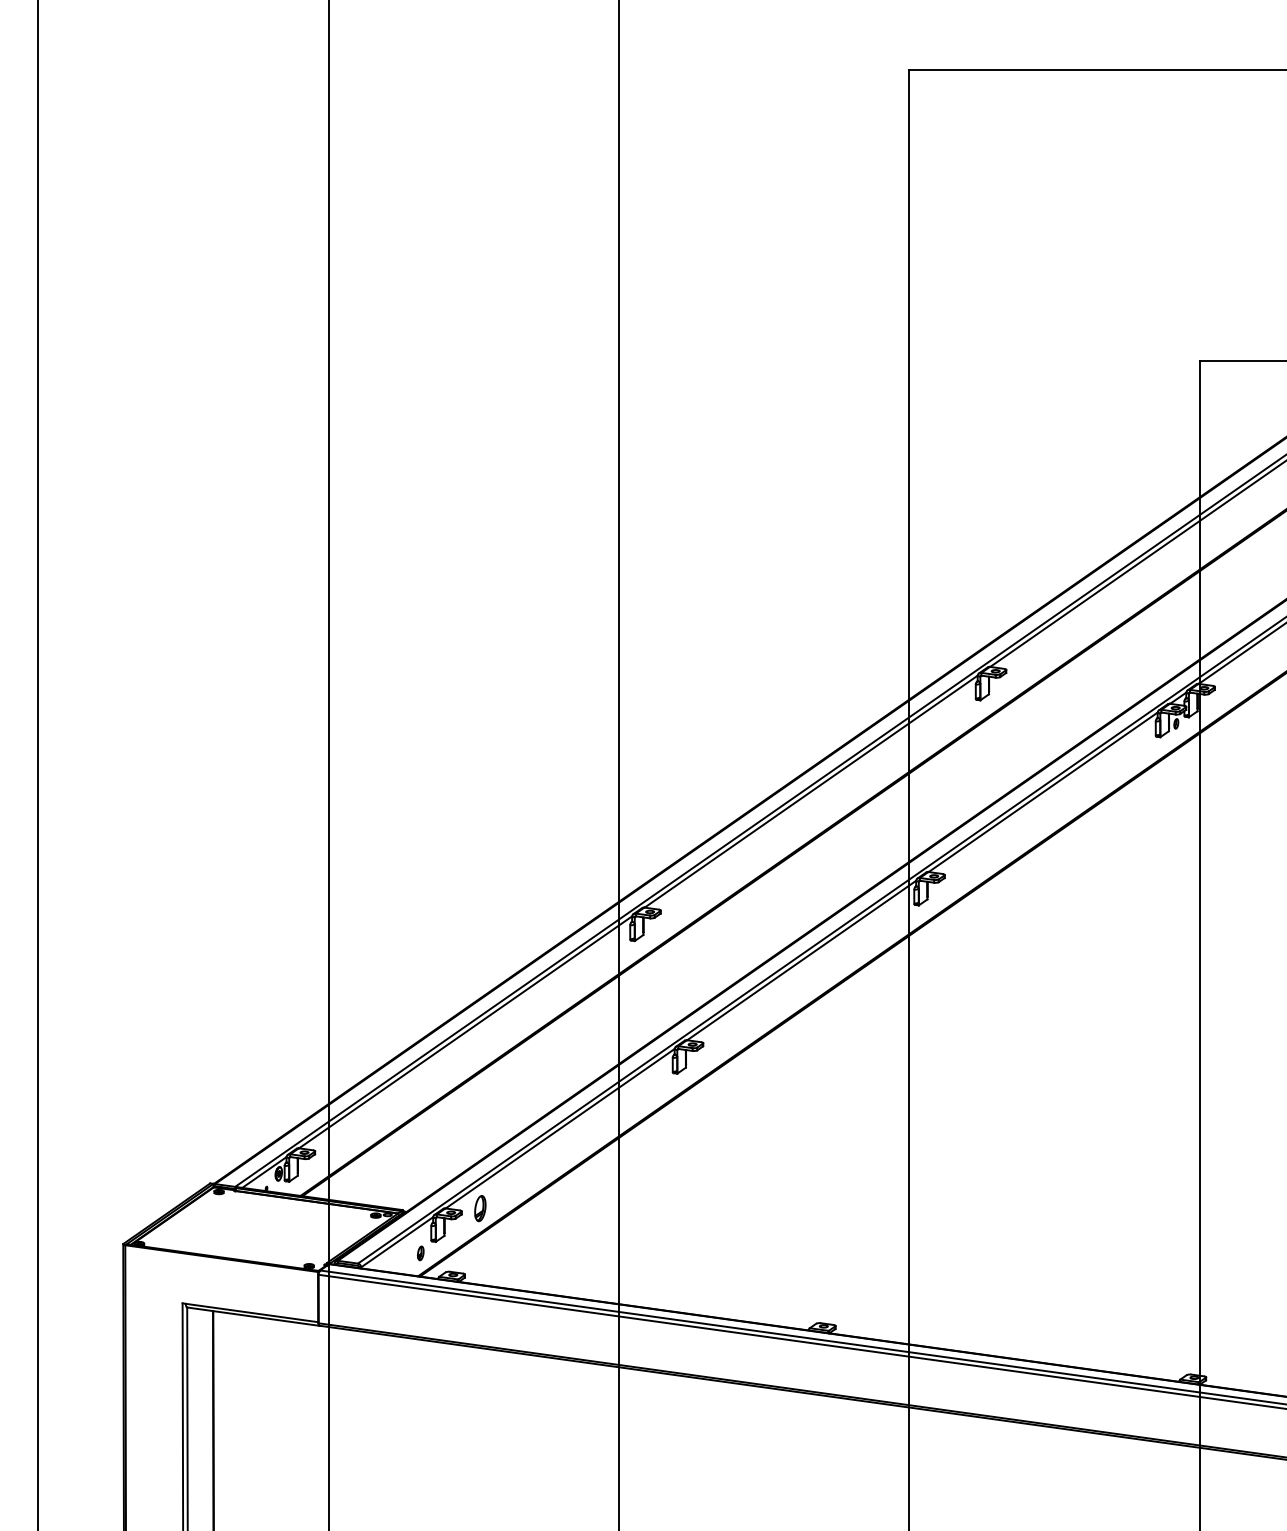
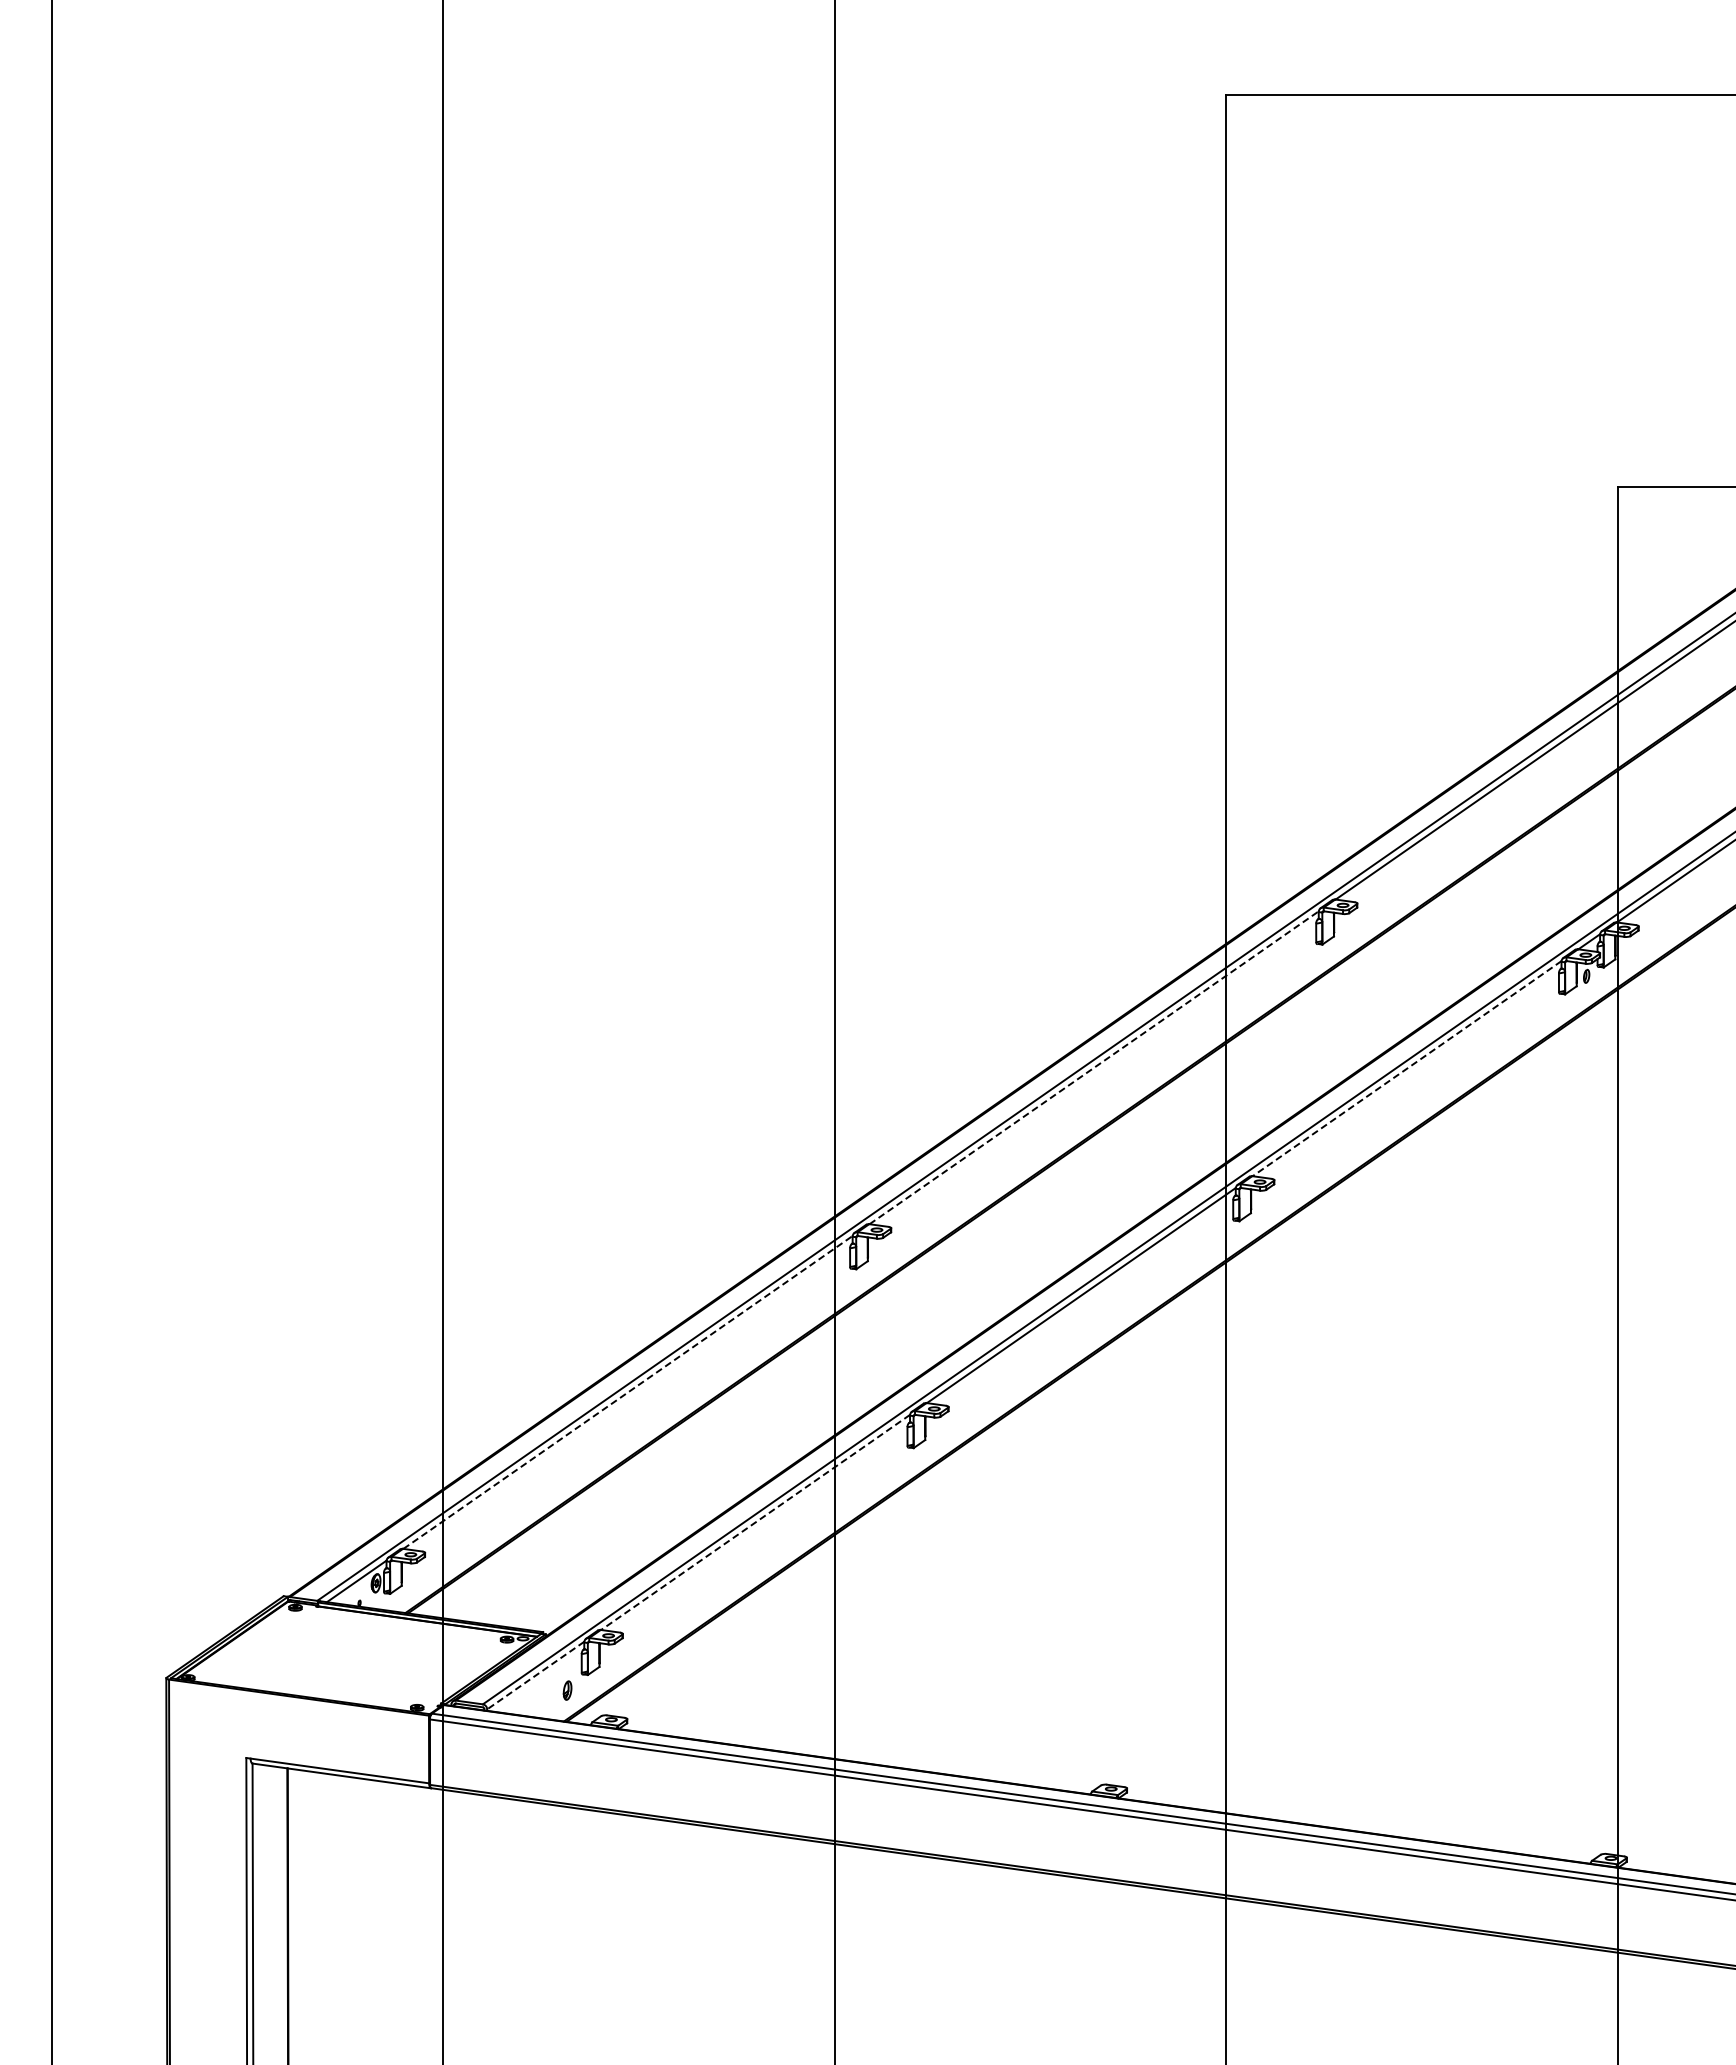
line: (811, 791) -> (1094, 1067), solid -> dashed
line: (1042, 792) -> (1406, 1068), solid -> dashed
line: (465, 1032) -> (628, 1392), solid -> dashed
line: (560, 1128) -> (755, 1522), solid -> dashed
part: (480, 1208) -> (647, 1630), removed
line: (396, 1242) -> (535, 1675), solid -> dashed

